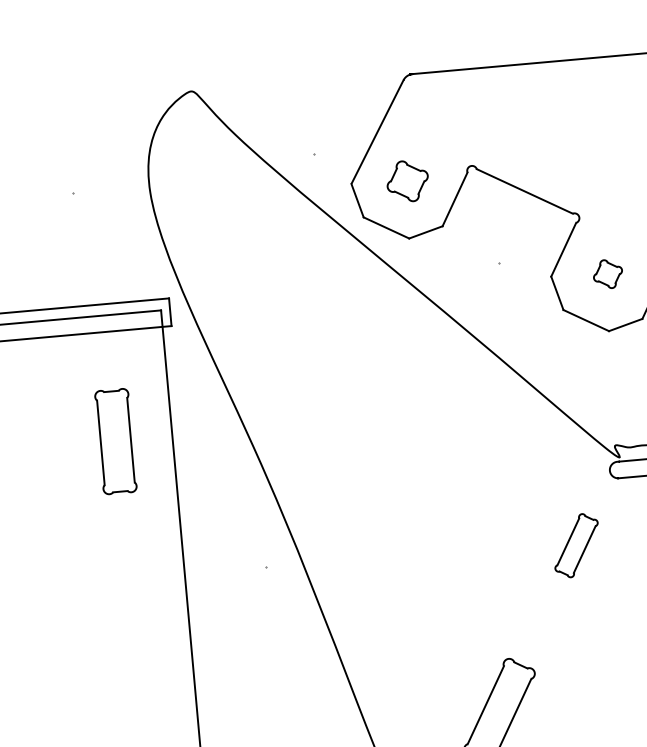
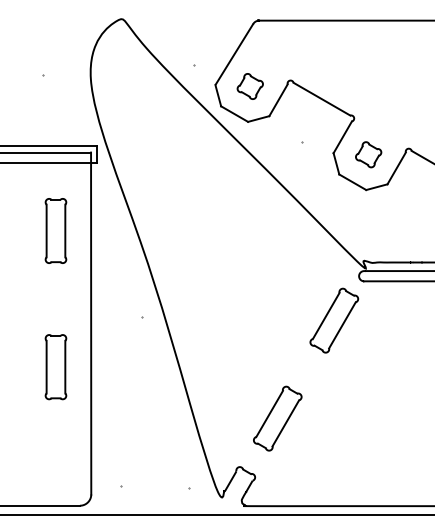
part: (607, 273) -> (368, 154), size x1.43
part: (576, 545) -> (334, 320), size x1.67
part: (134, 661) -> (55, 367), added

